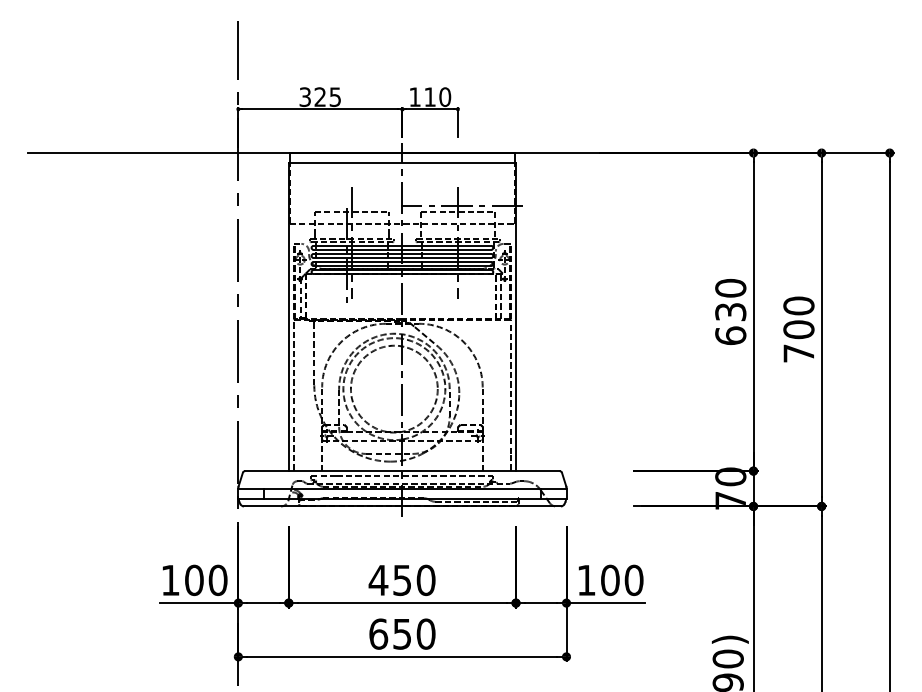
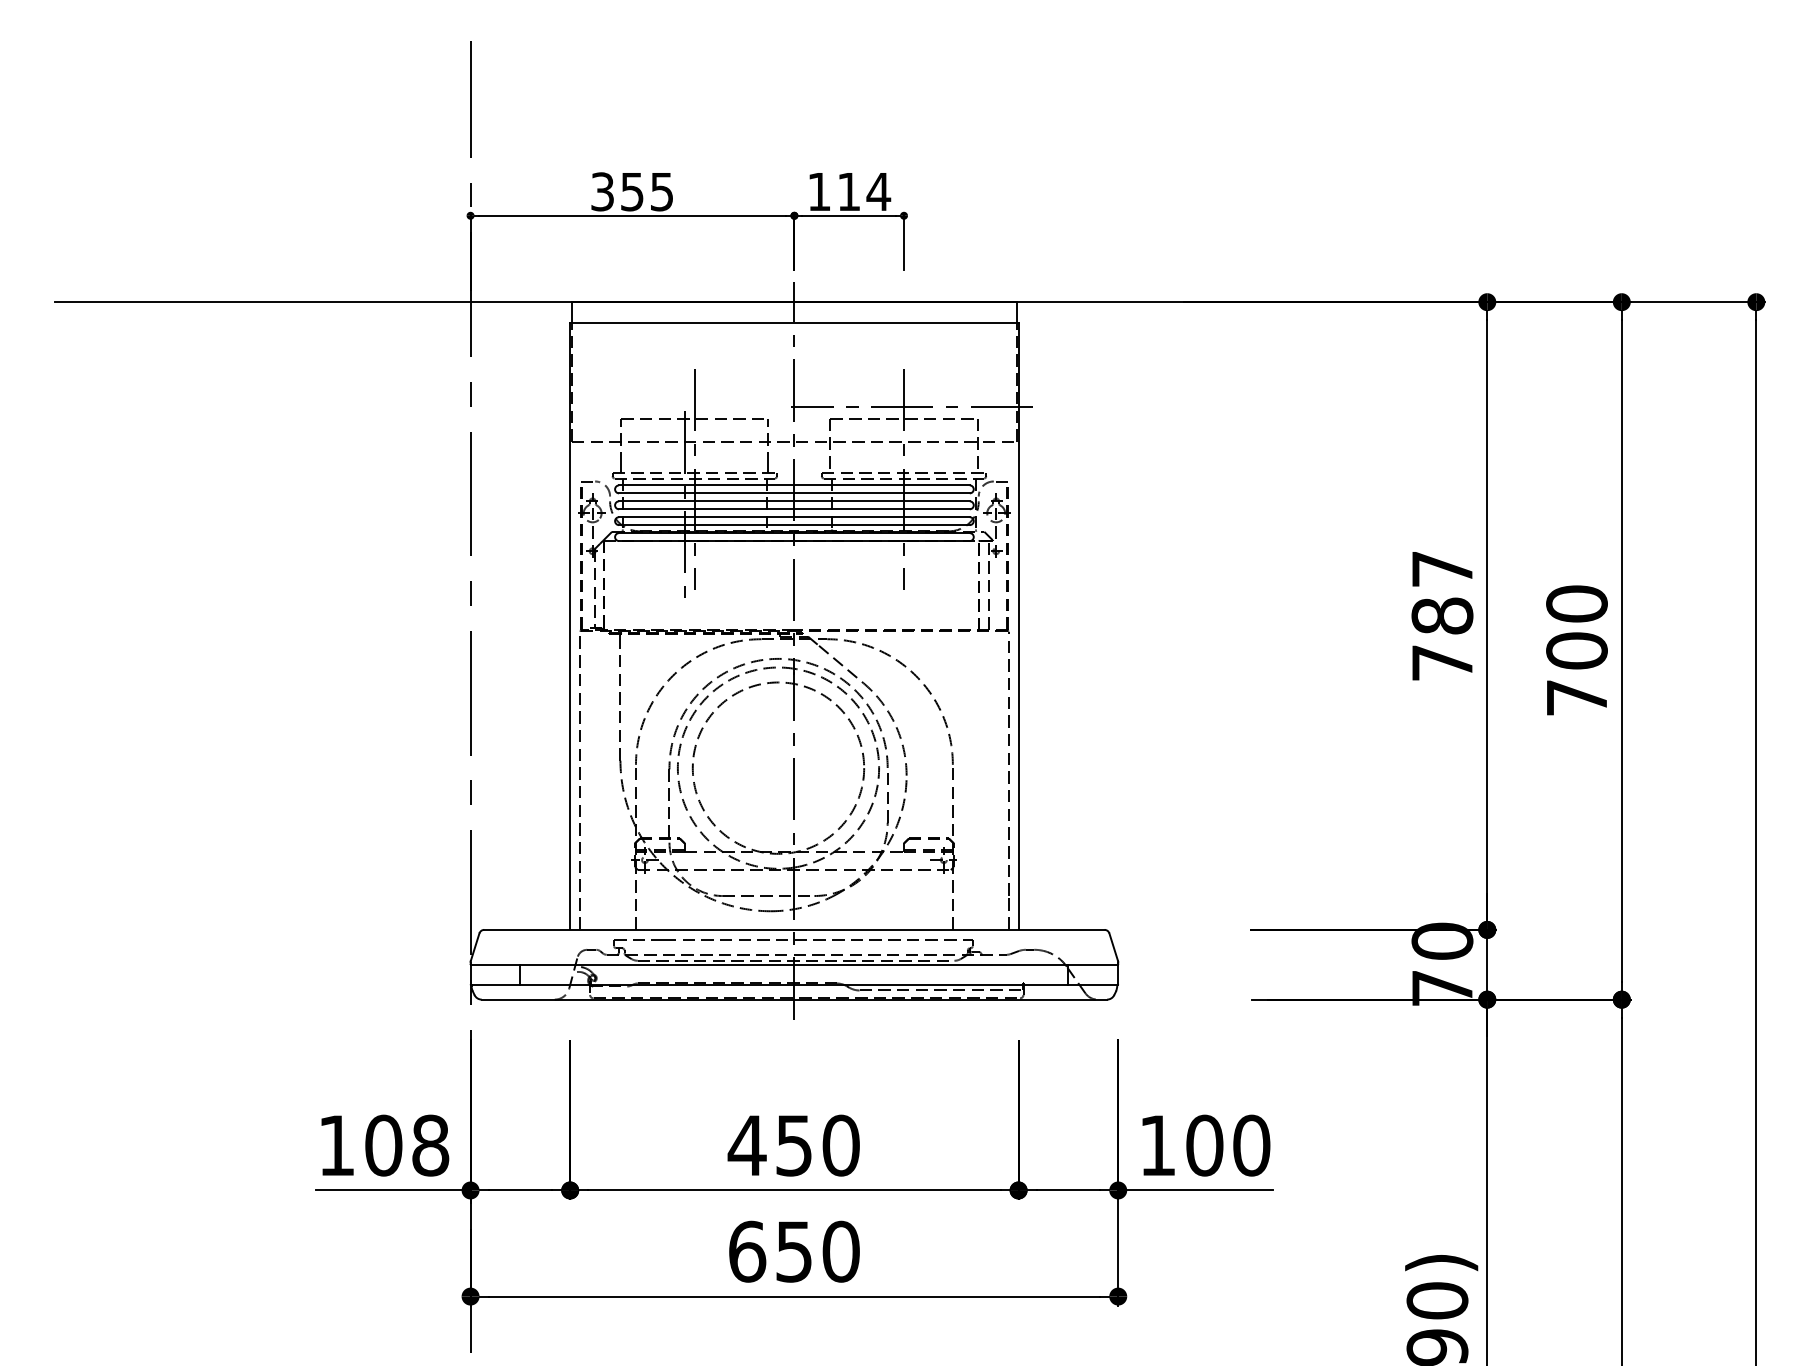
text: (444, 96) -> (877, 190), 110 -> 114
text: (319, 97) -> (630, 192), 325 -> 355
text: (730, 311) -> (1441, 614), 630 -> 787
text: (217, 580) -> (429, 1145), 100 -> 108

